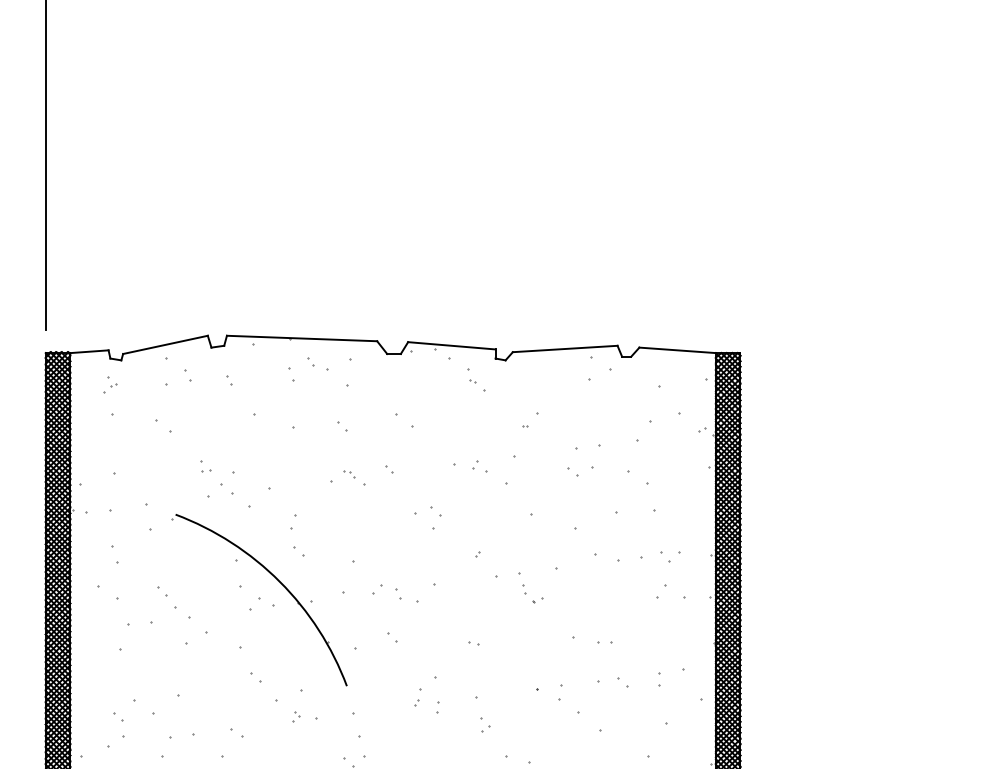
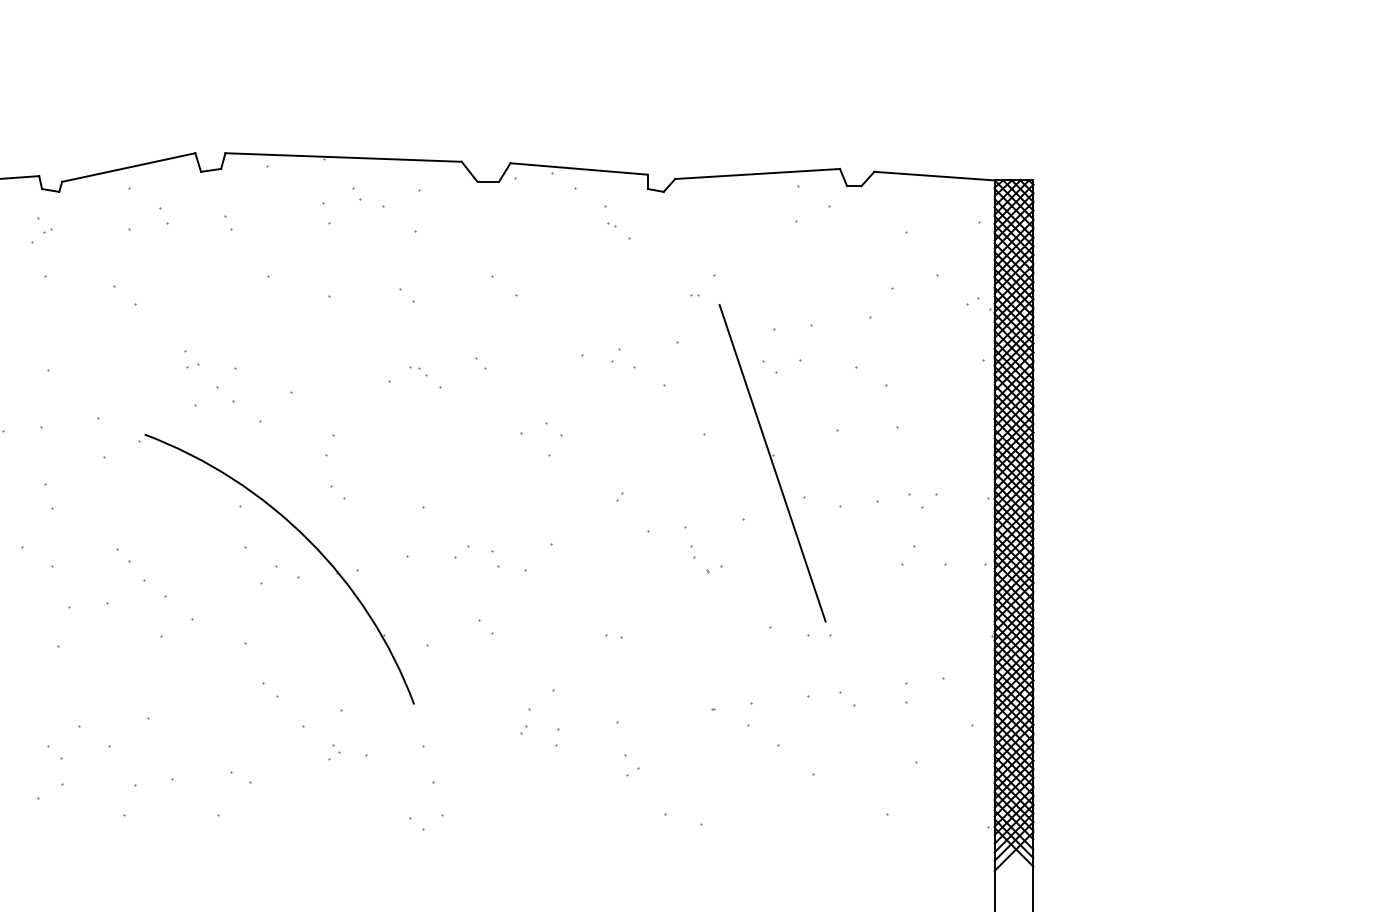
line: (574, 532) -> (772, 462), added

